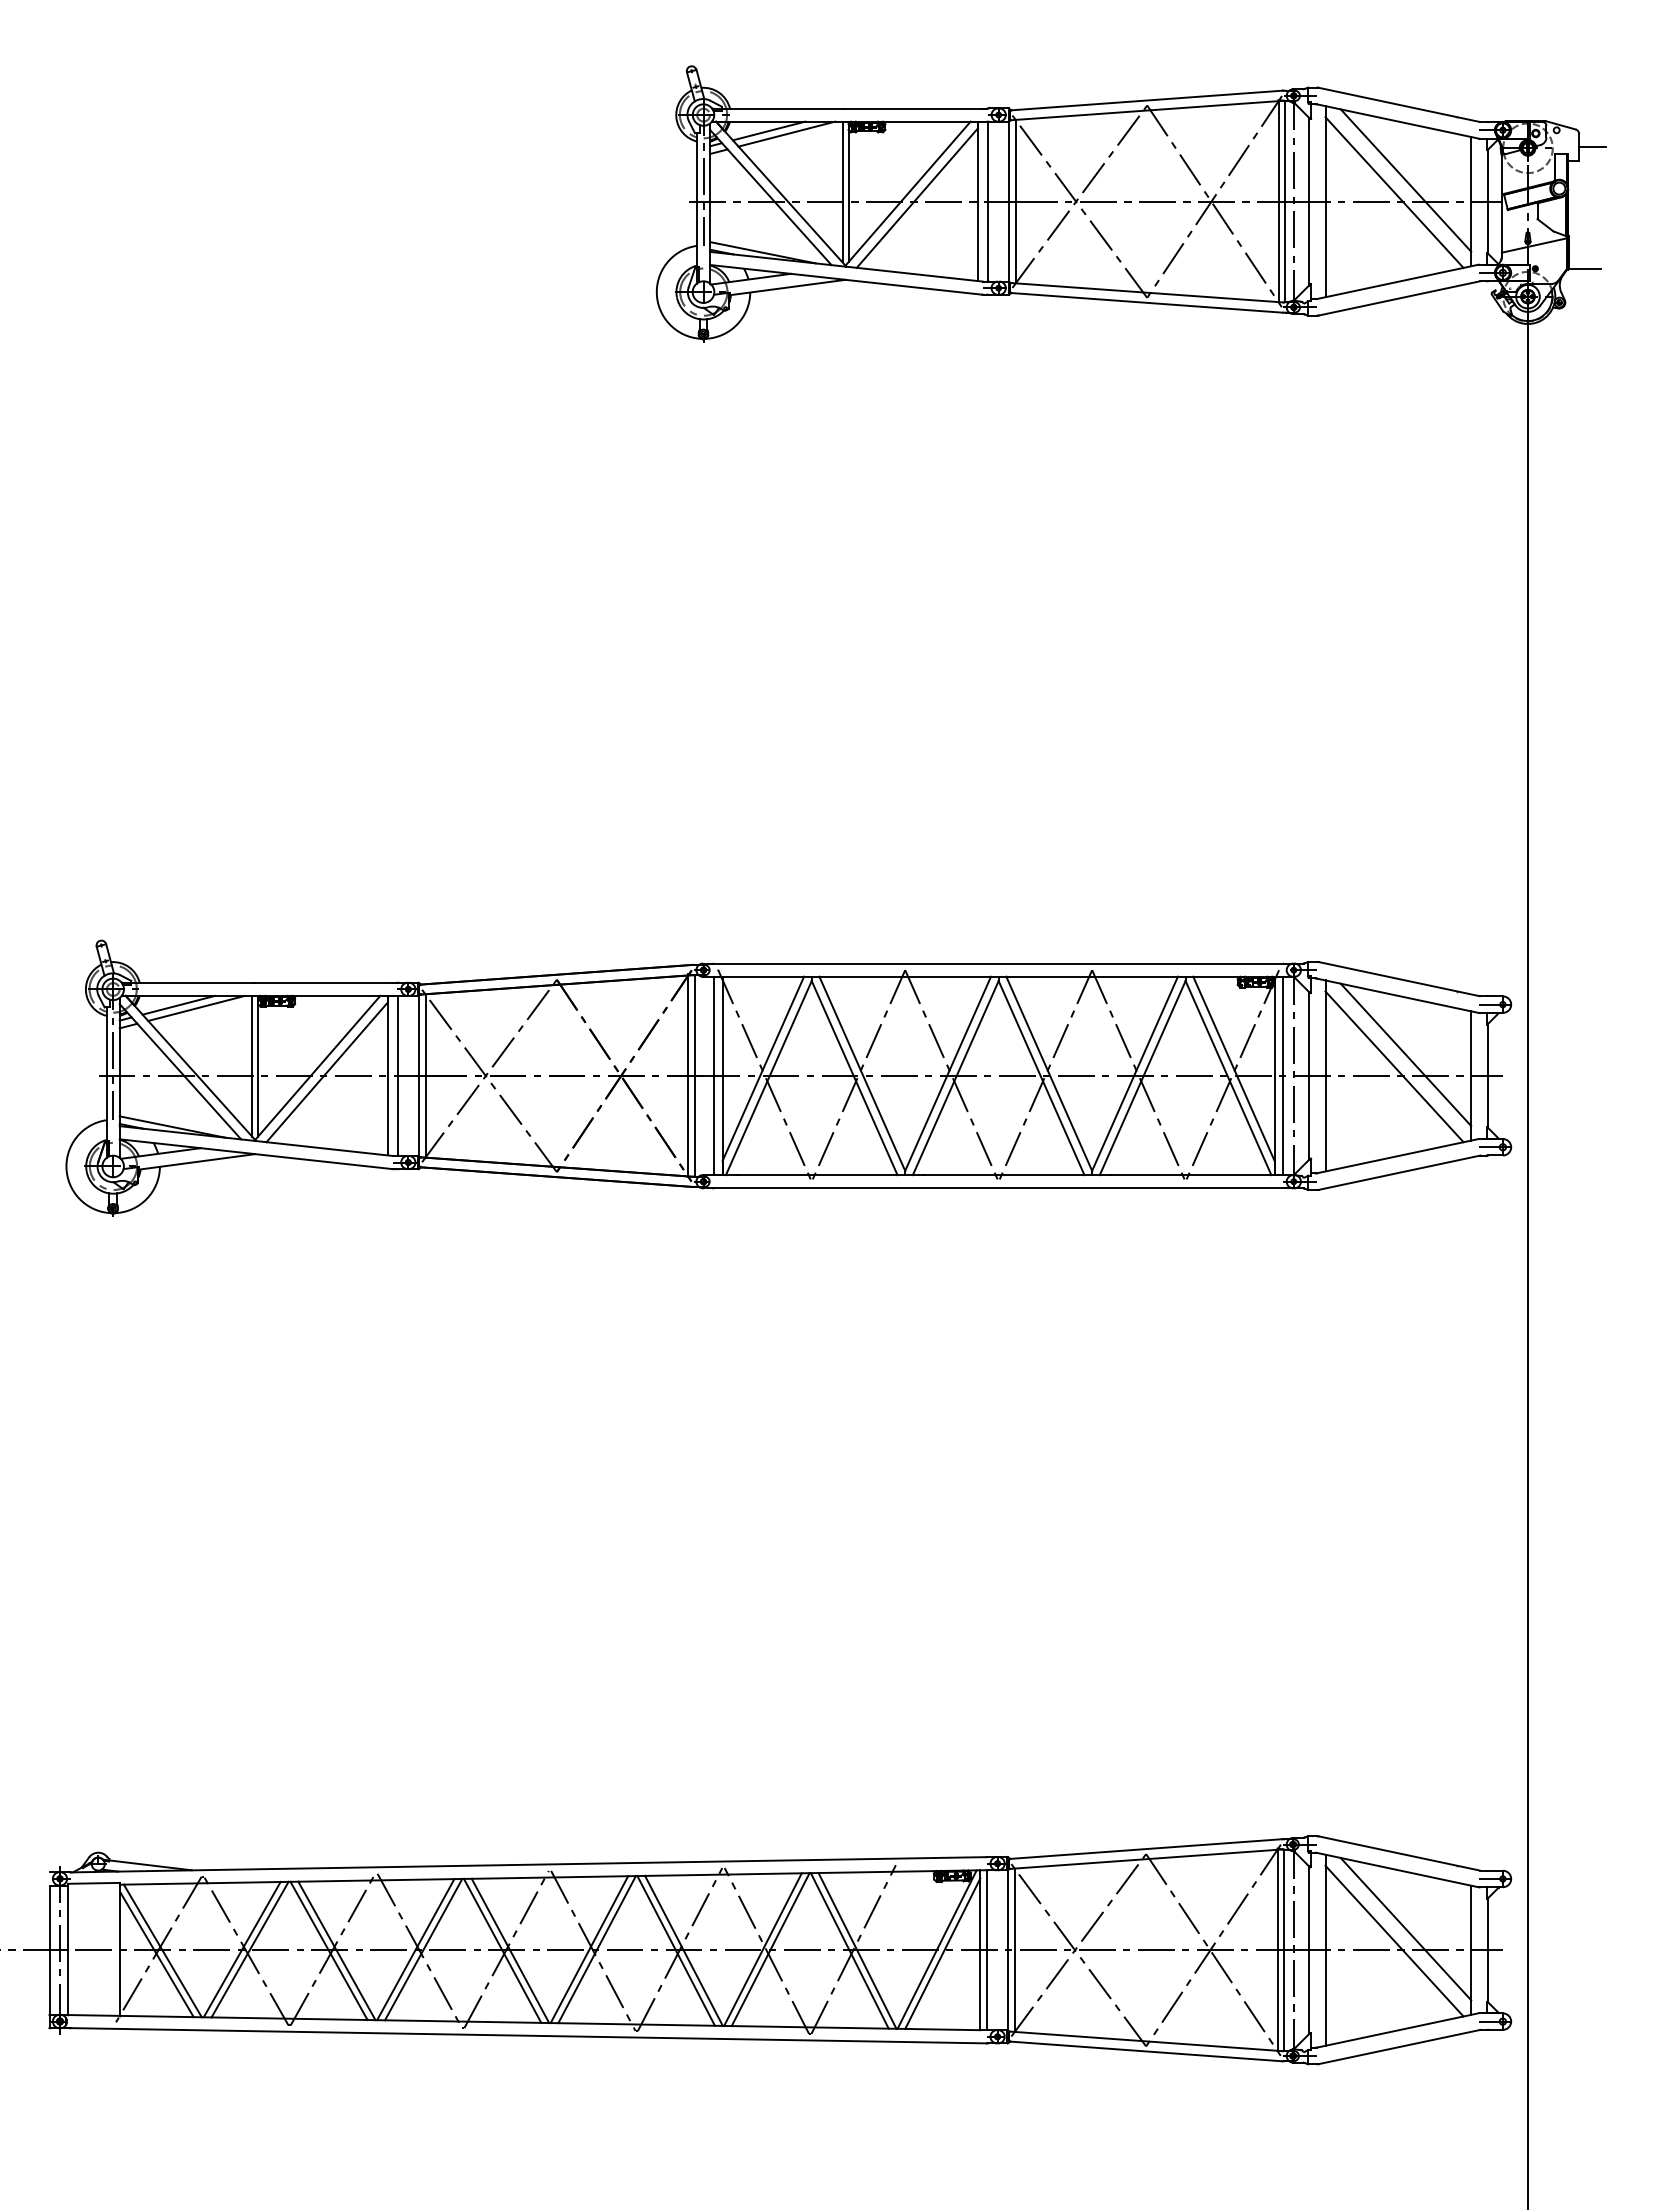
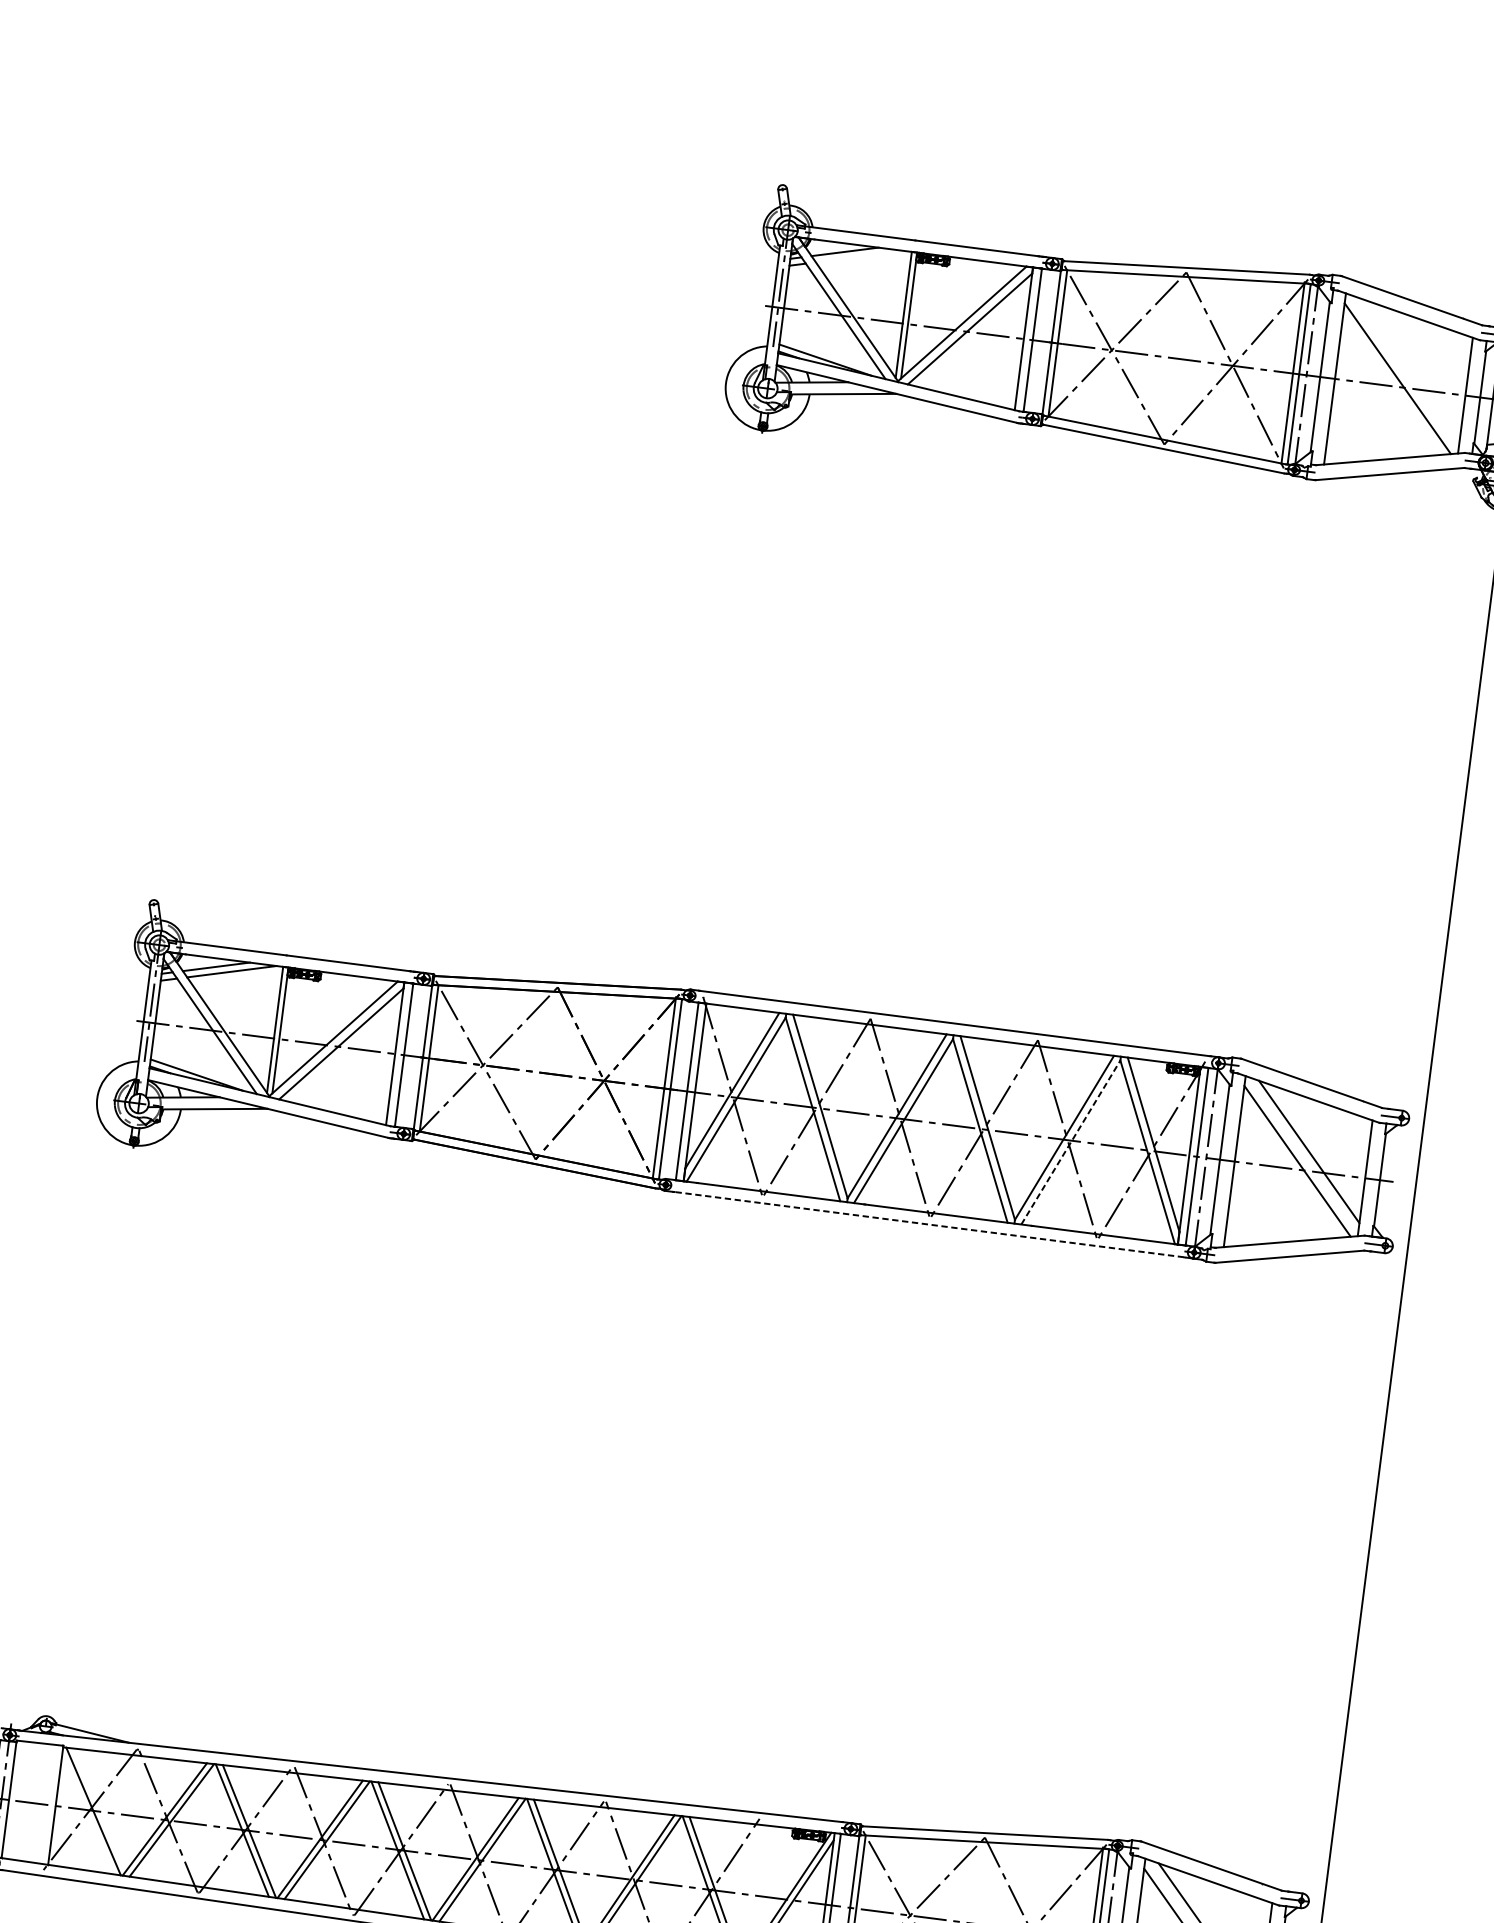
line: (786, 133) -> (860, 256), removed
line: (1405, 180) -> (1409, 369), removed
line: (1142, 1077) -> (1070, 1142), solid -> dashed
line: (998, 1188) -> (929, 1224), solid -> dashed
line: (156, 1954) -> (87, 1814), removed

